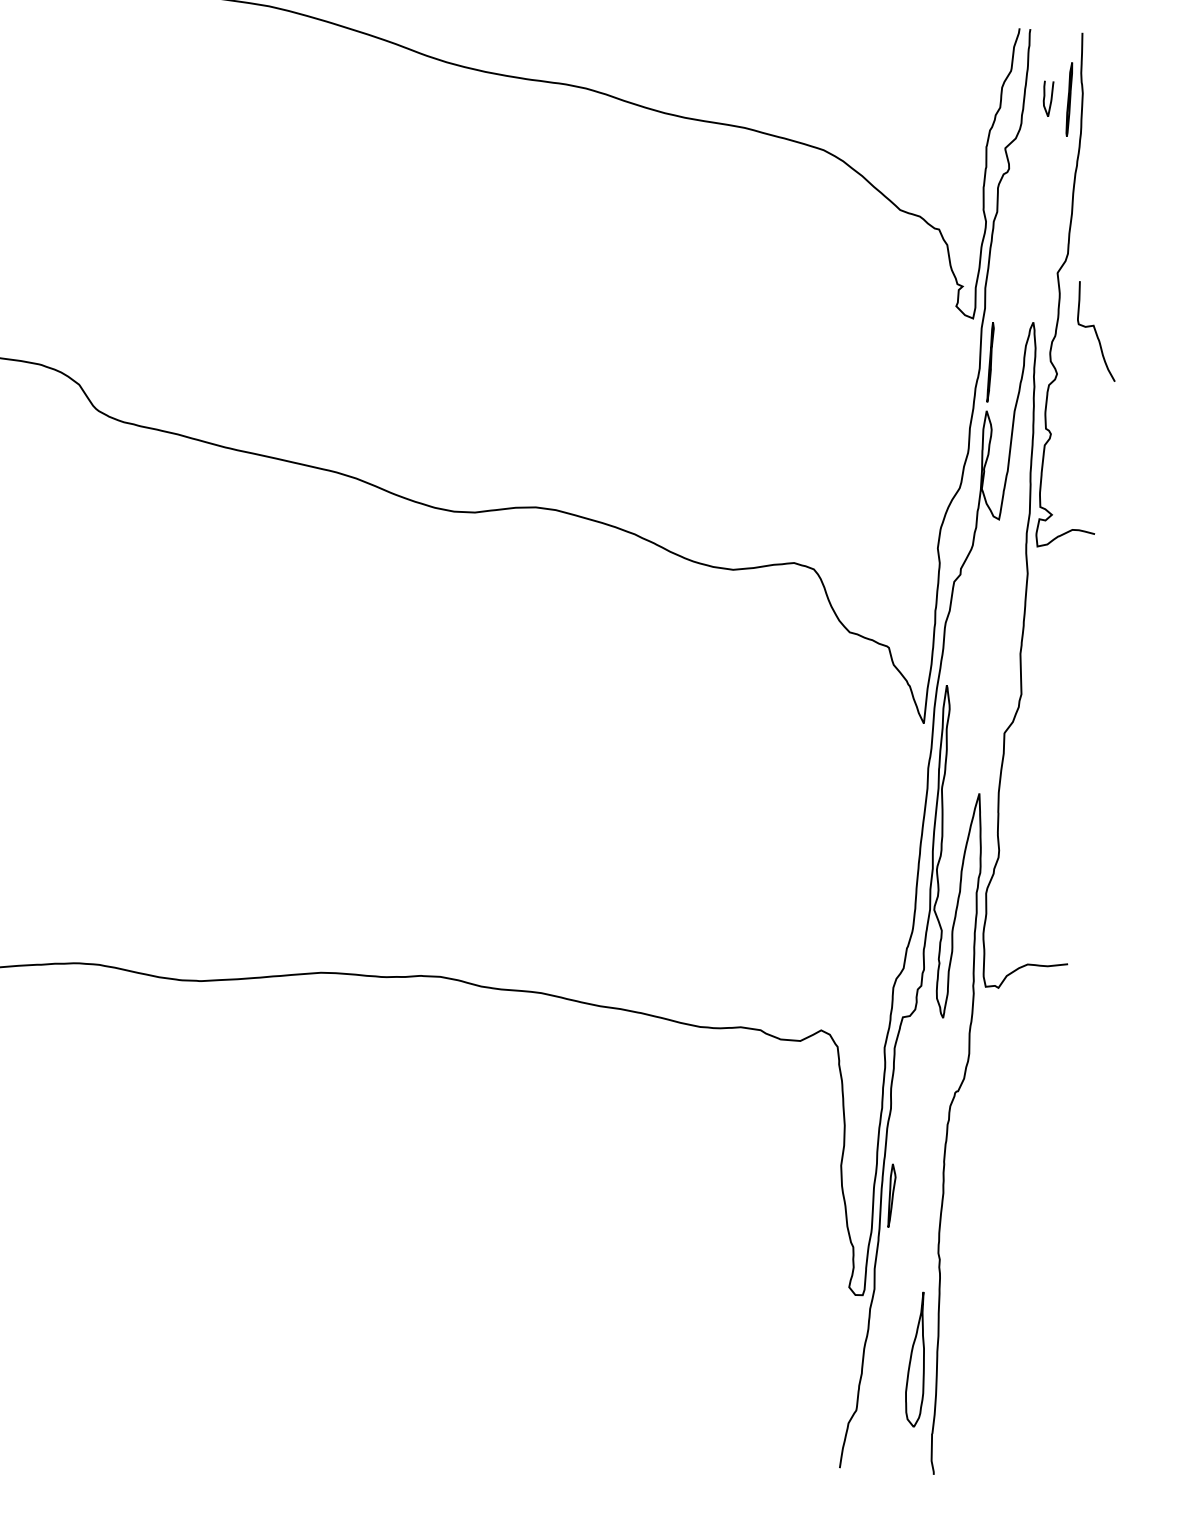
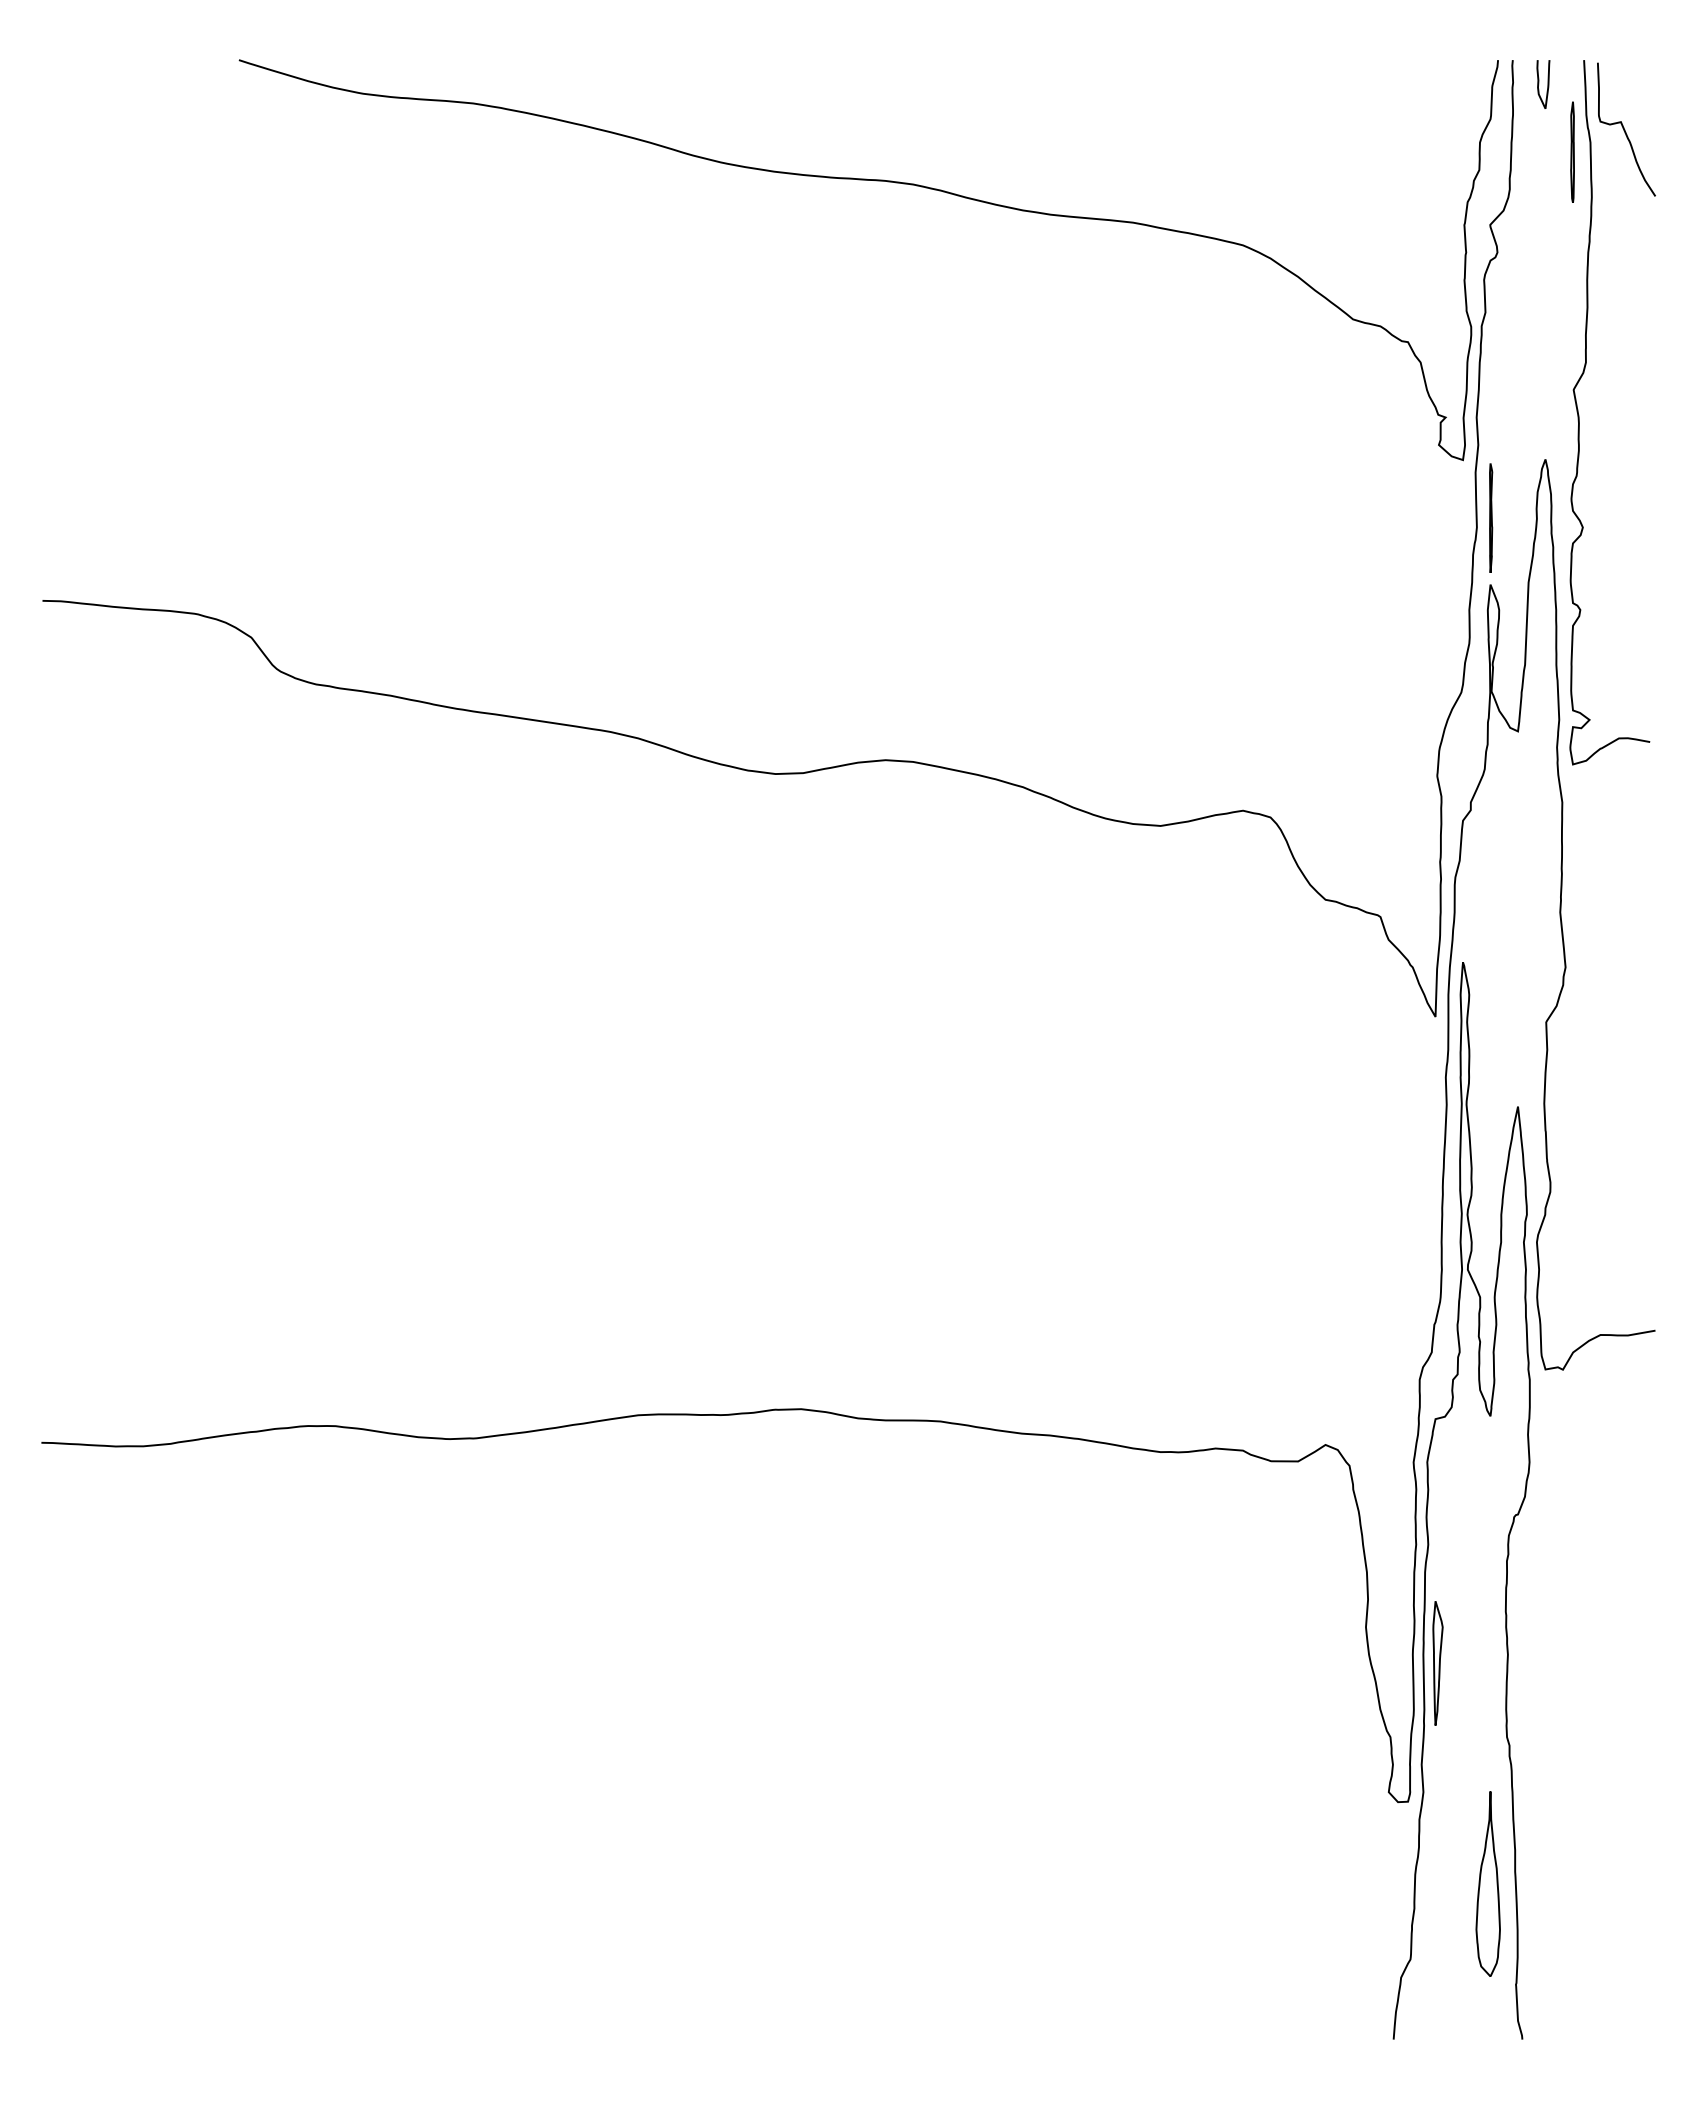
curve: (1045, 98) -> (1539, 84), moved
curve: (1096, 331) -> (1625, 129), moved
part: (891, 1195) -> (1437, 1663), size x1.43

